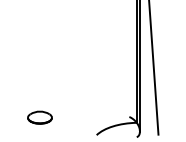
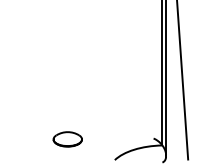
part: (39, 117) -> (67, 139), moved

